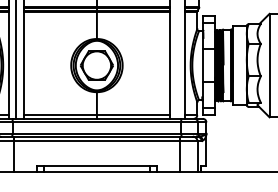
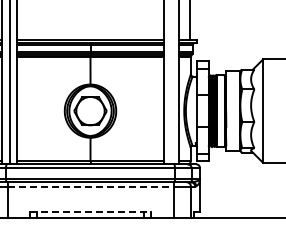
line: (96, 140) -> (90, 186), solid -> dashed
line: (97, 165) -> (91, 211), solid -> dashed

